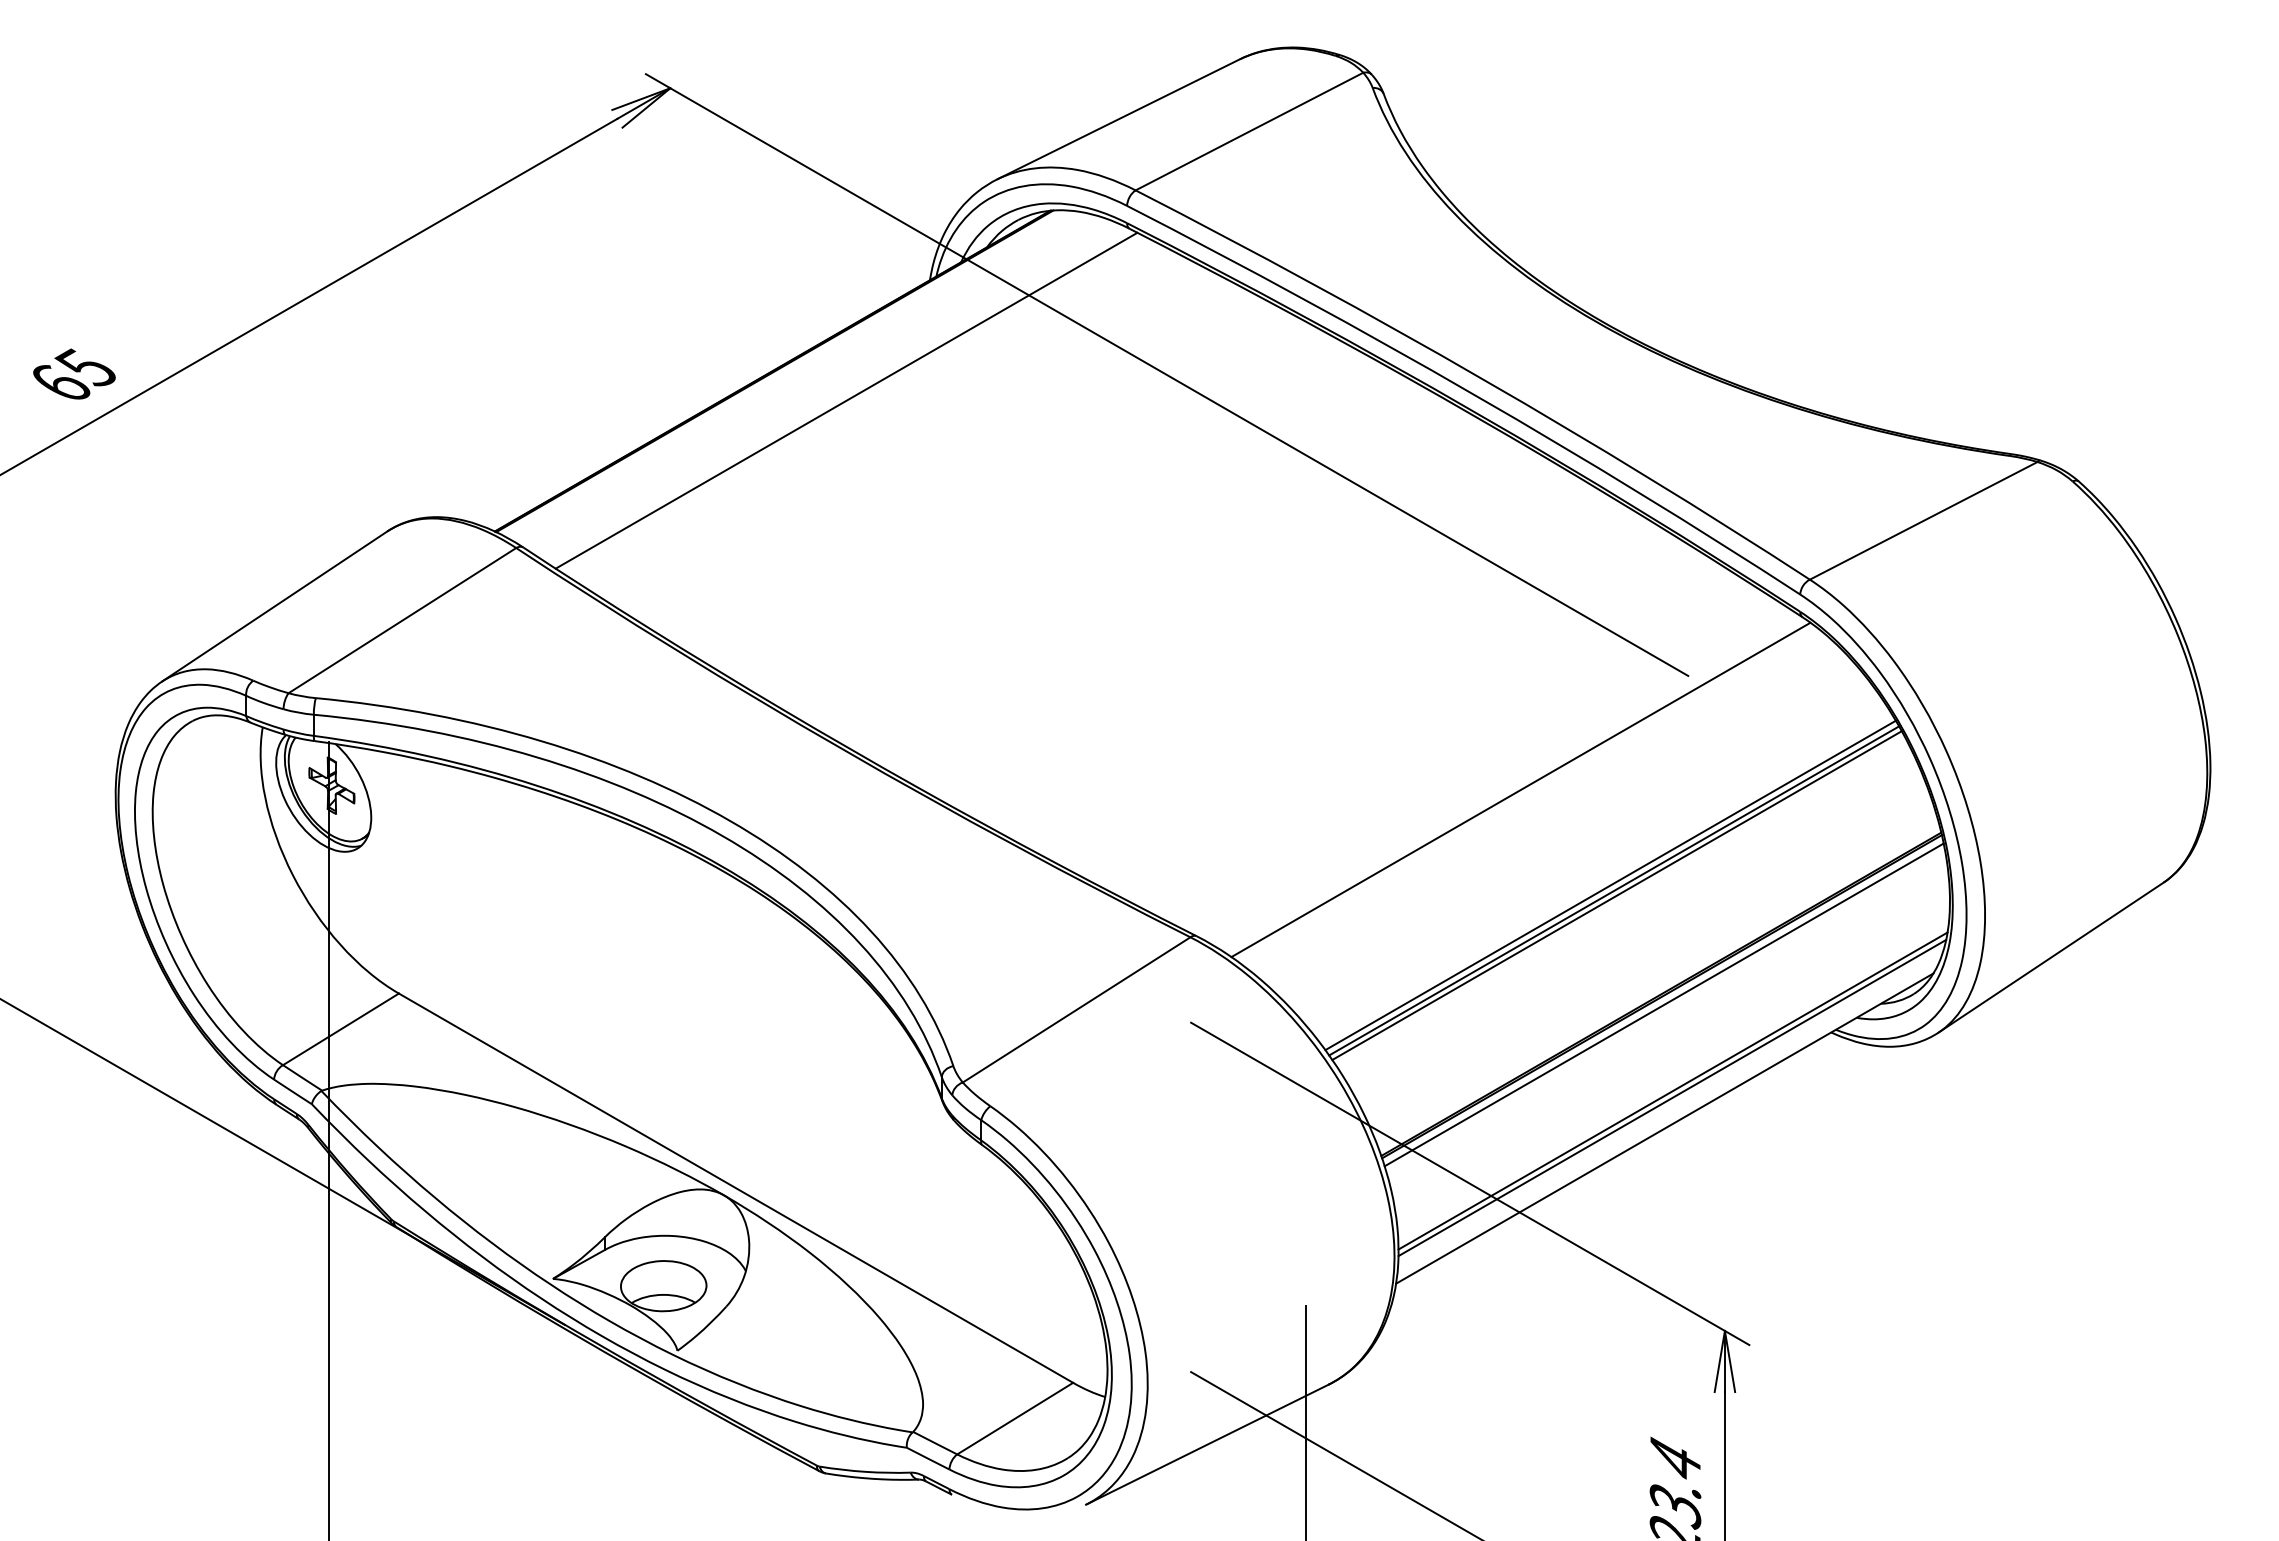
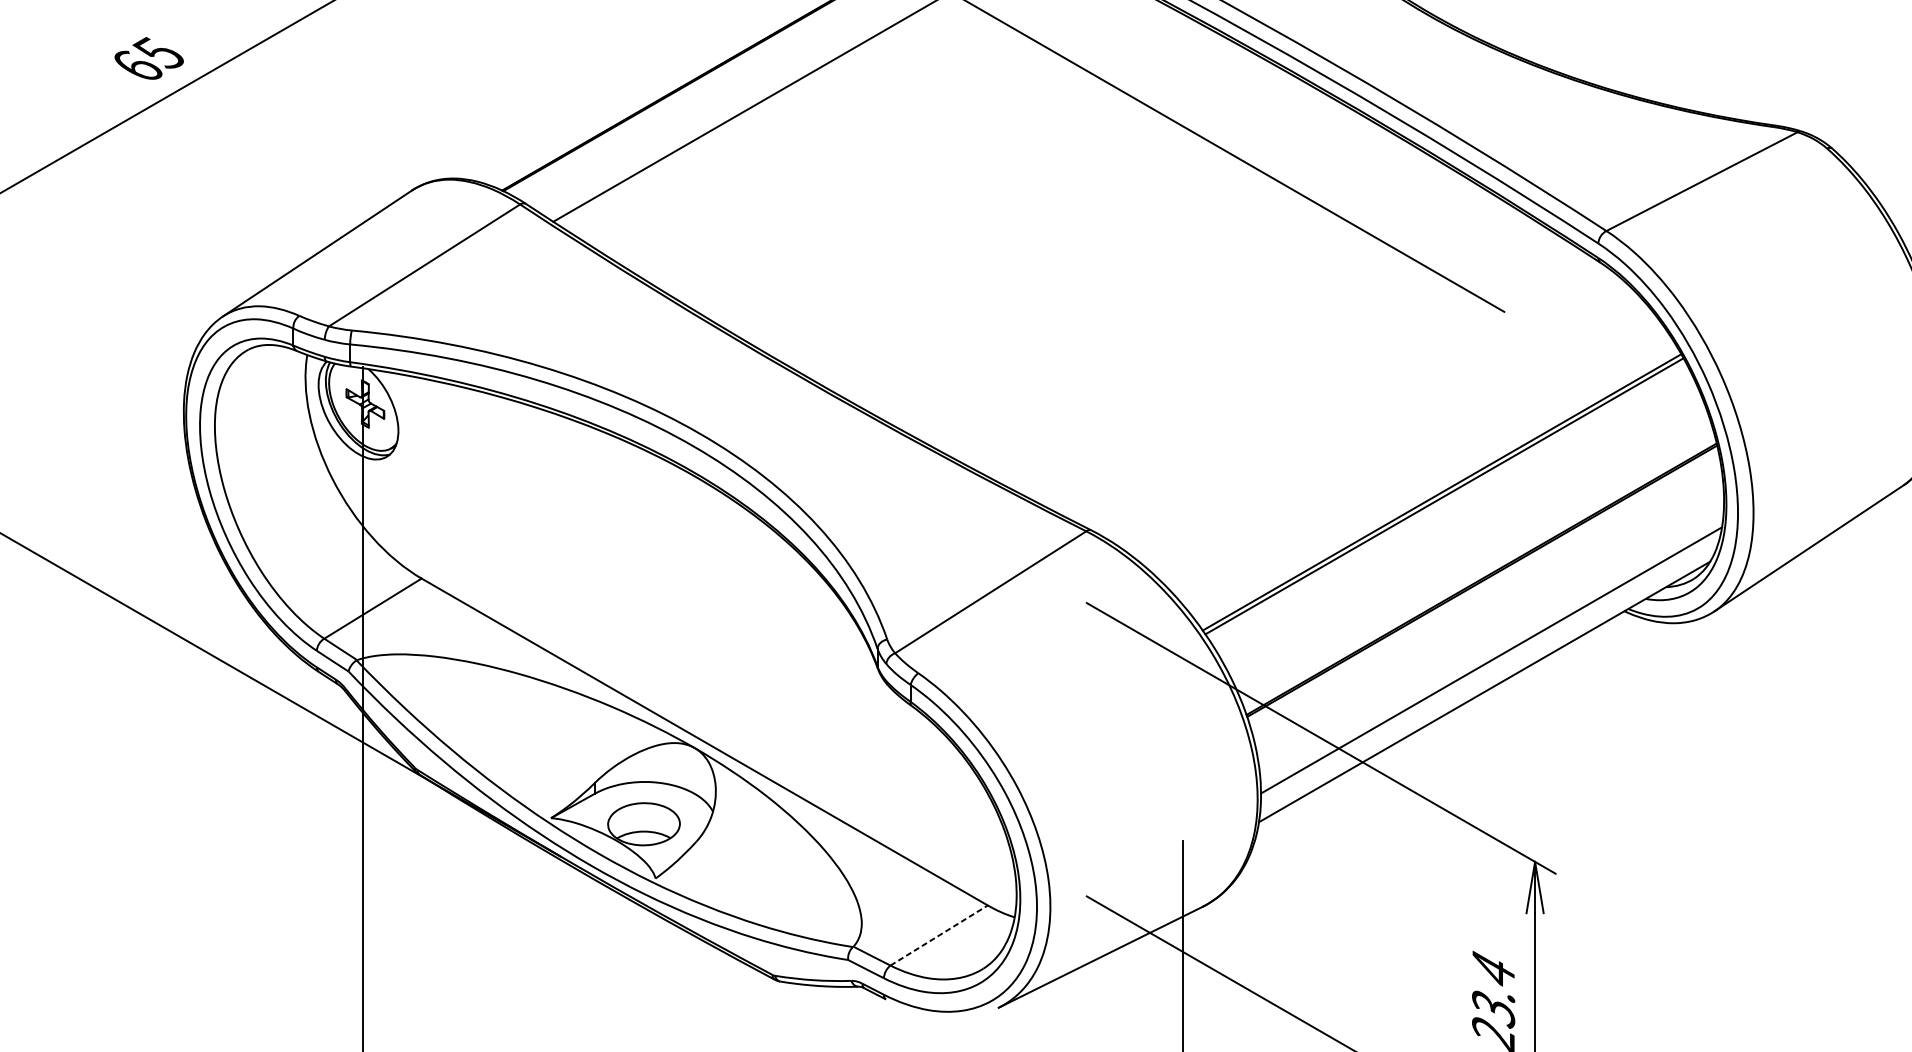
line: (1520, 789) -> (1363, 407), removed
line: (1610, 885) -> (1439, 487), removed
line: (1663, 1004) -> (1483, 587), removed
line: (1672, 1097) -> (1491, 665), removed
line: (1015, 1418) -> (939, 935), solid -> dashed

